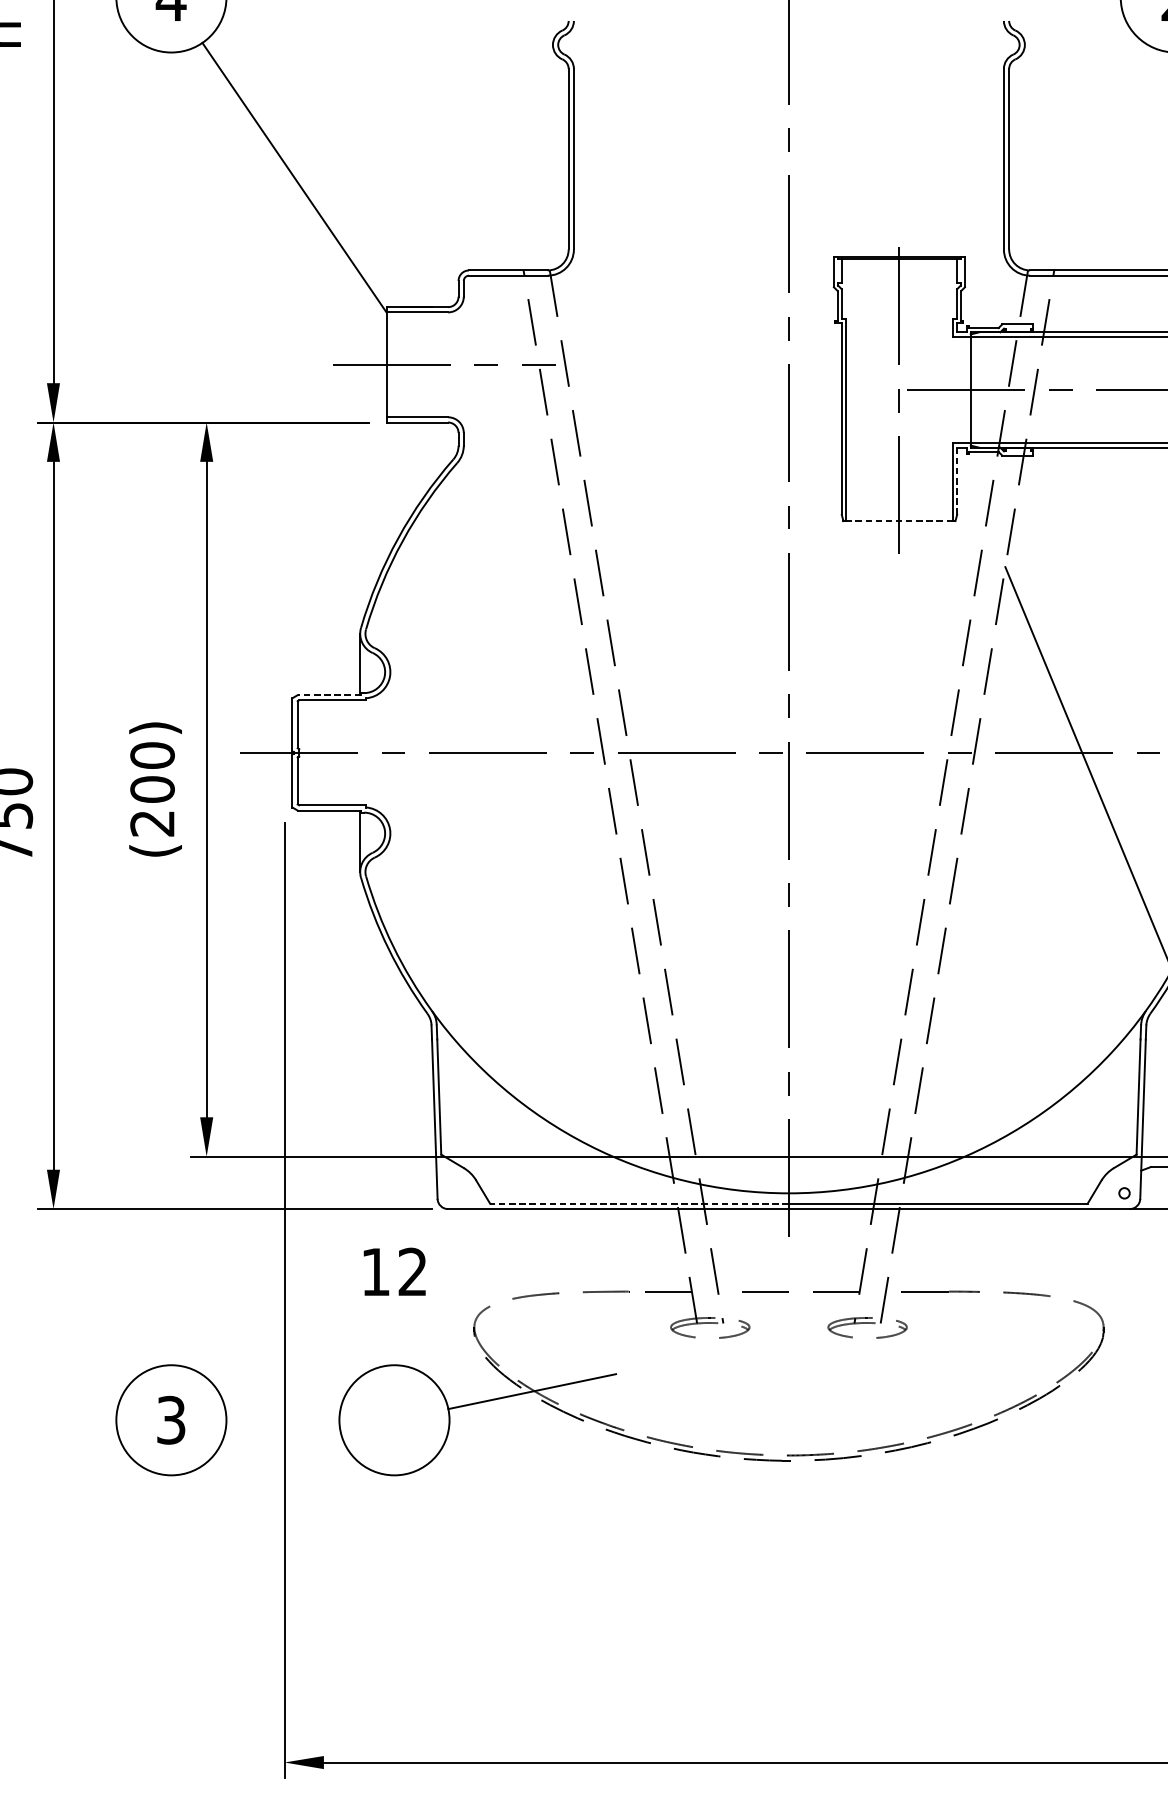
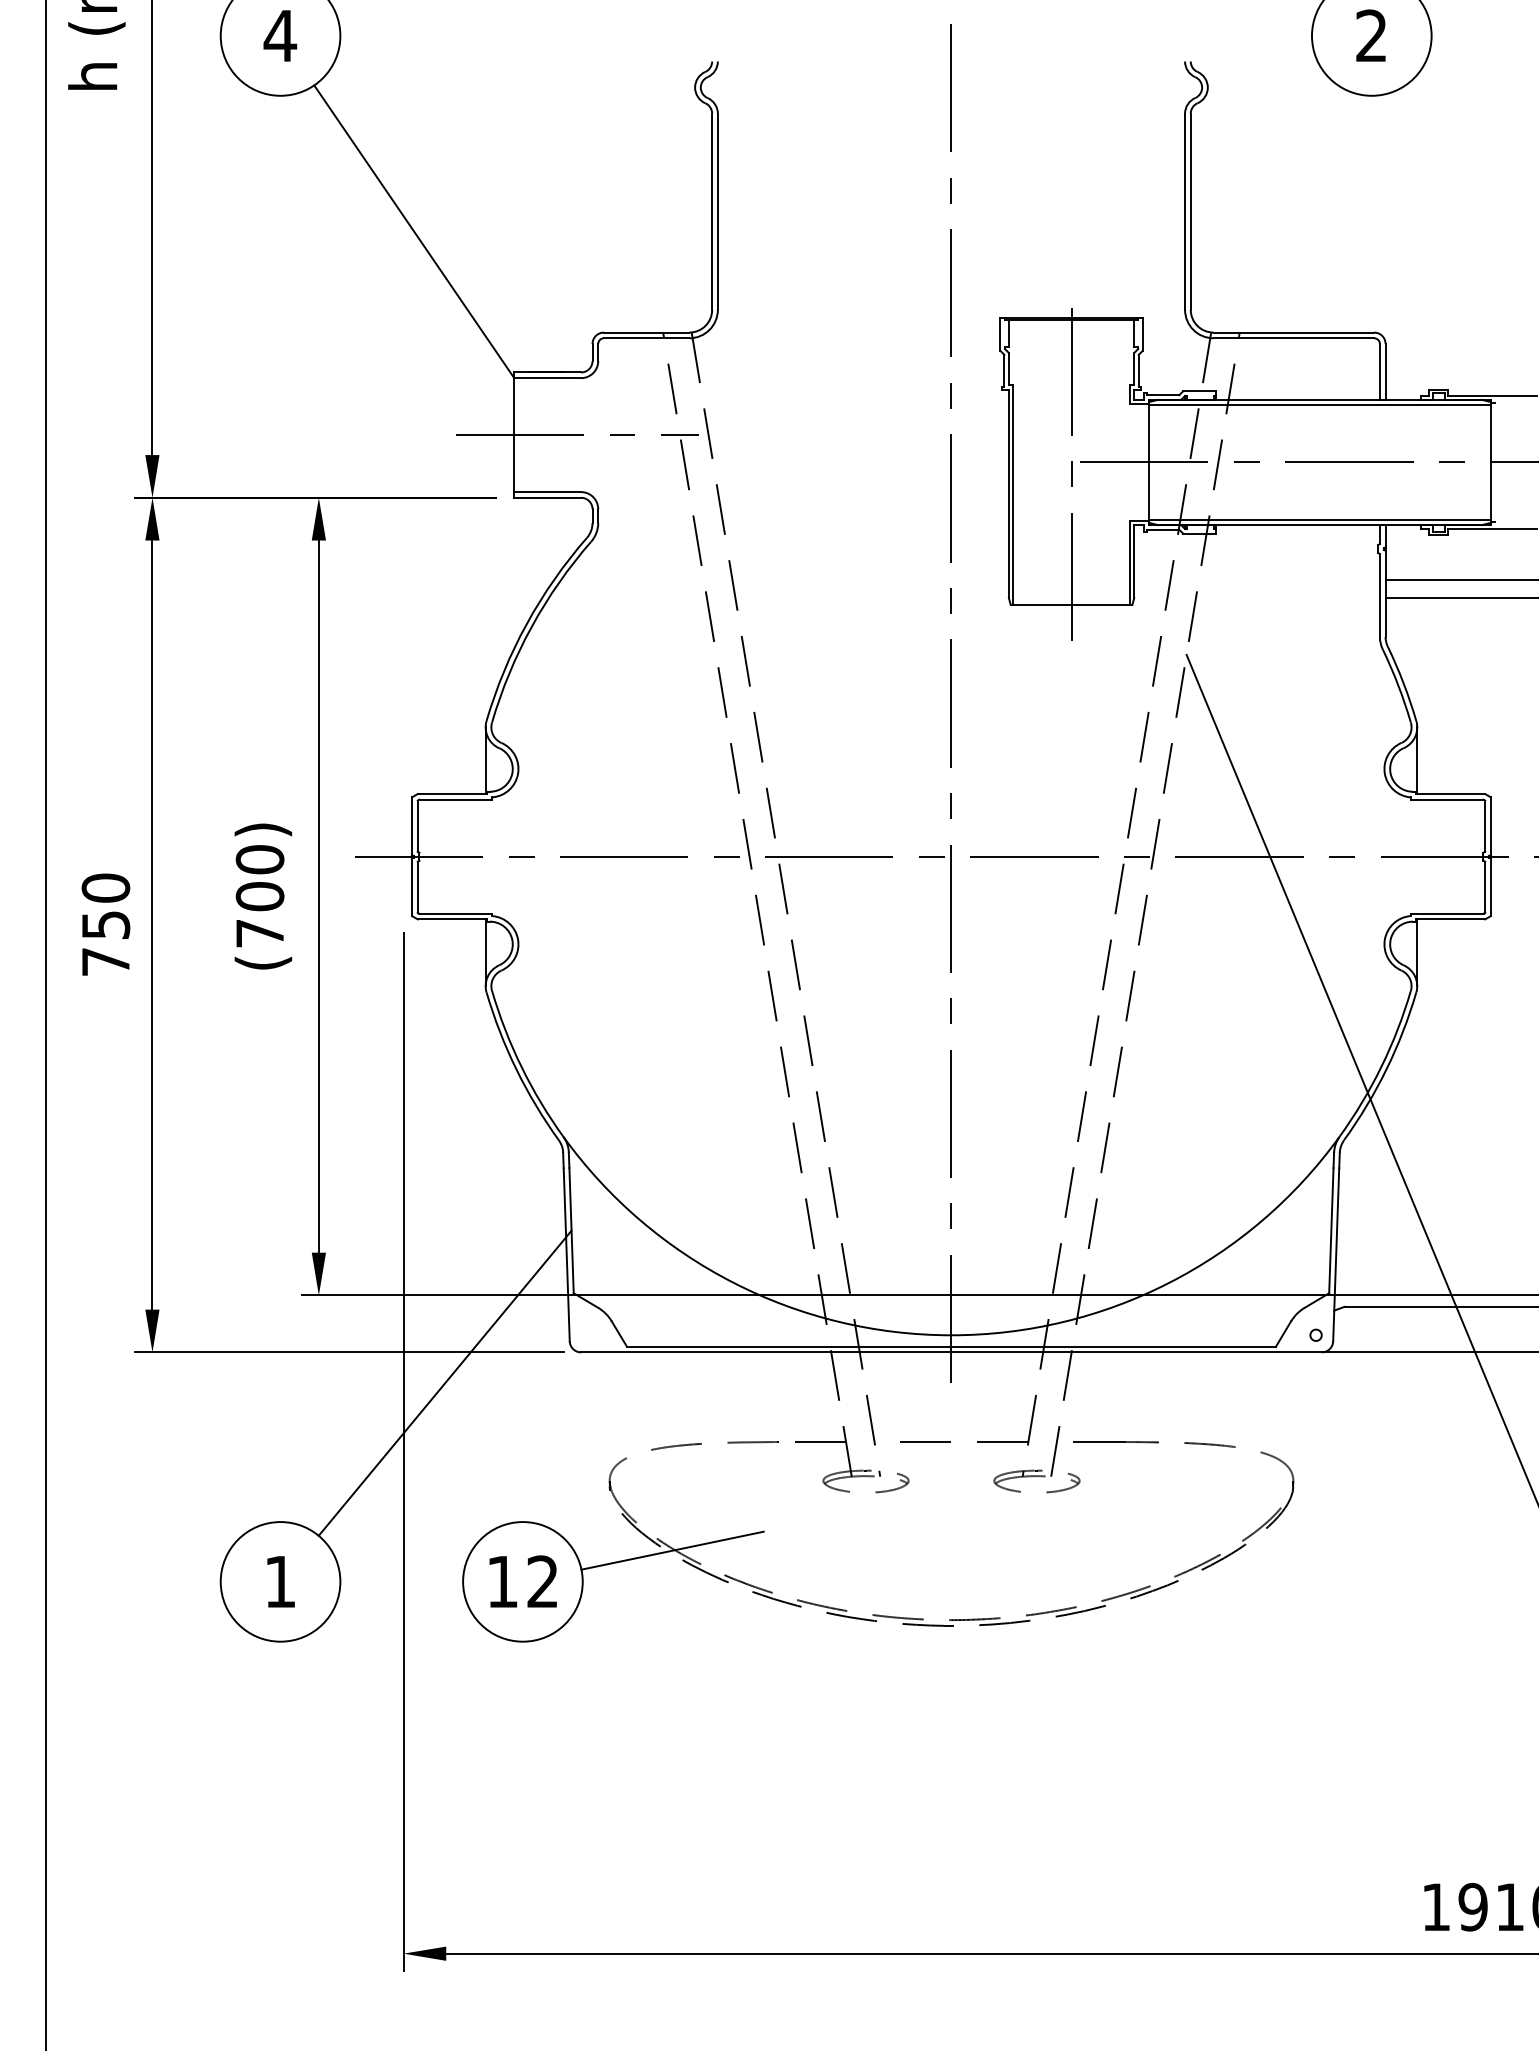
line: (957, 482) -> (1134, 562), dashed -> solid
line: (899, 520) -> (1071, 604), dashed -> solid
line: (328, 695) -> (451, 794), dashed -> solid
text: (152, 823) -> (259, 933), (200) -> (700)
line: (638, 1203) -> (788, 1346), dashed -> solid
line: (322, 1236) -> (444, 1382), added
text: (394, 1271) -> (522, 1581), moved
text: (171, 1419) -> (280, 1581), 3 -> 1

